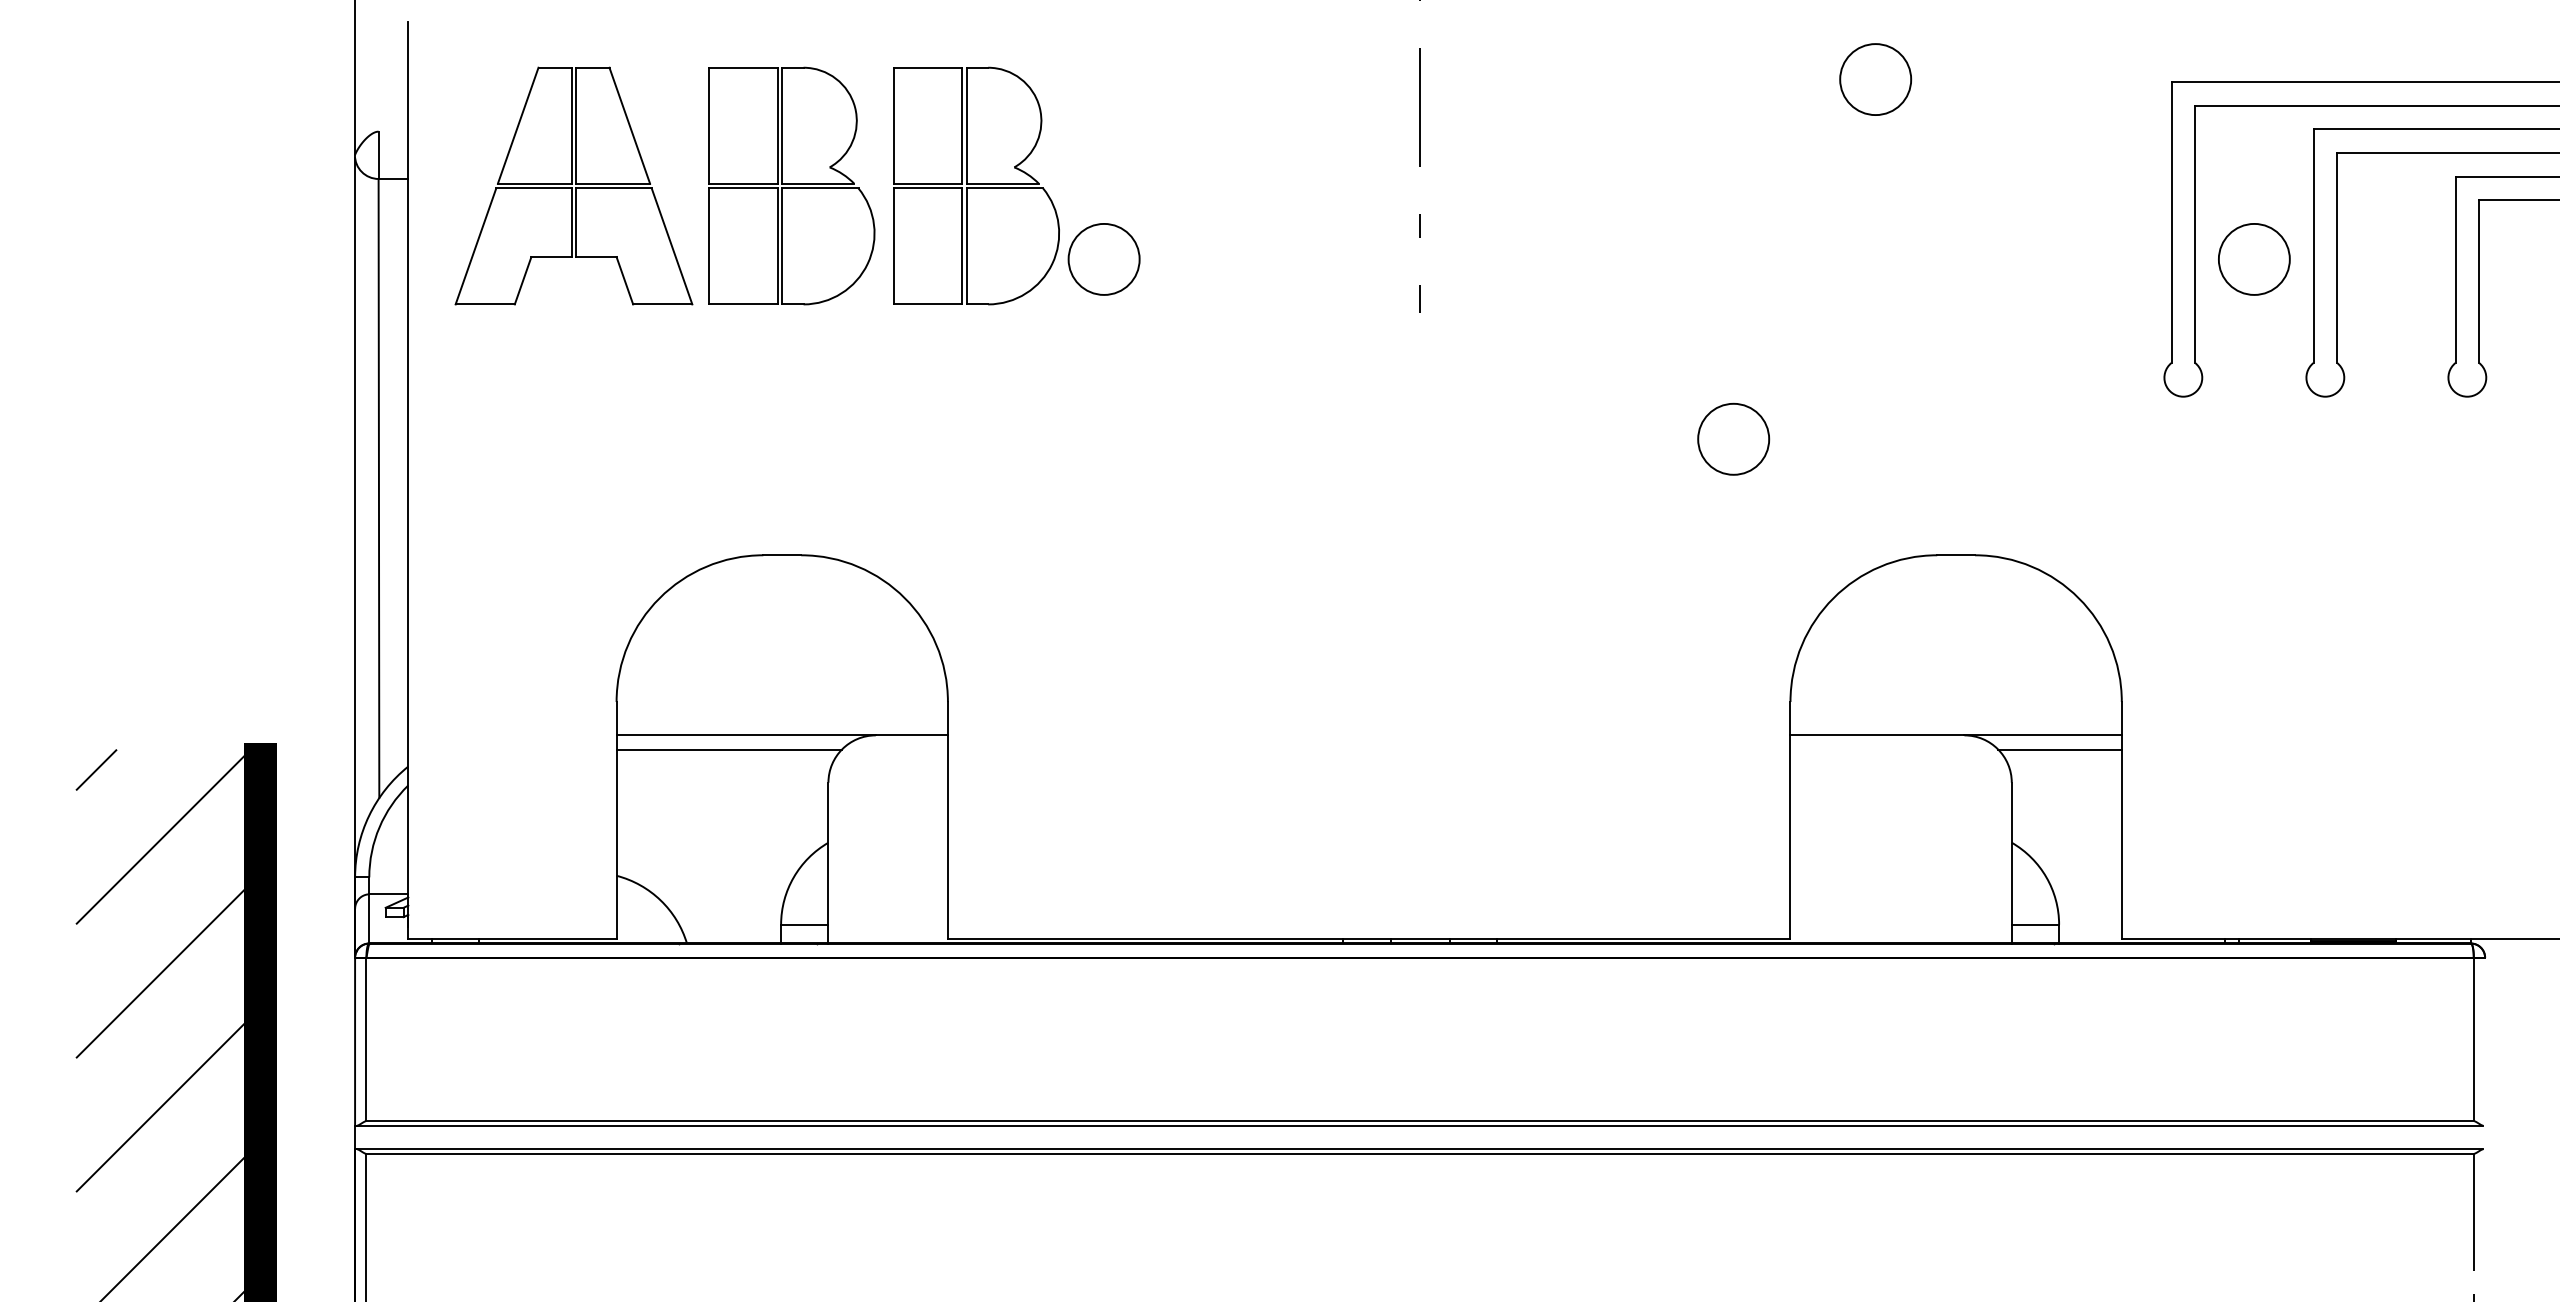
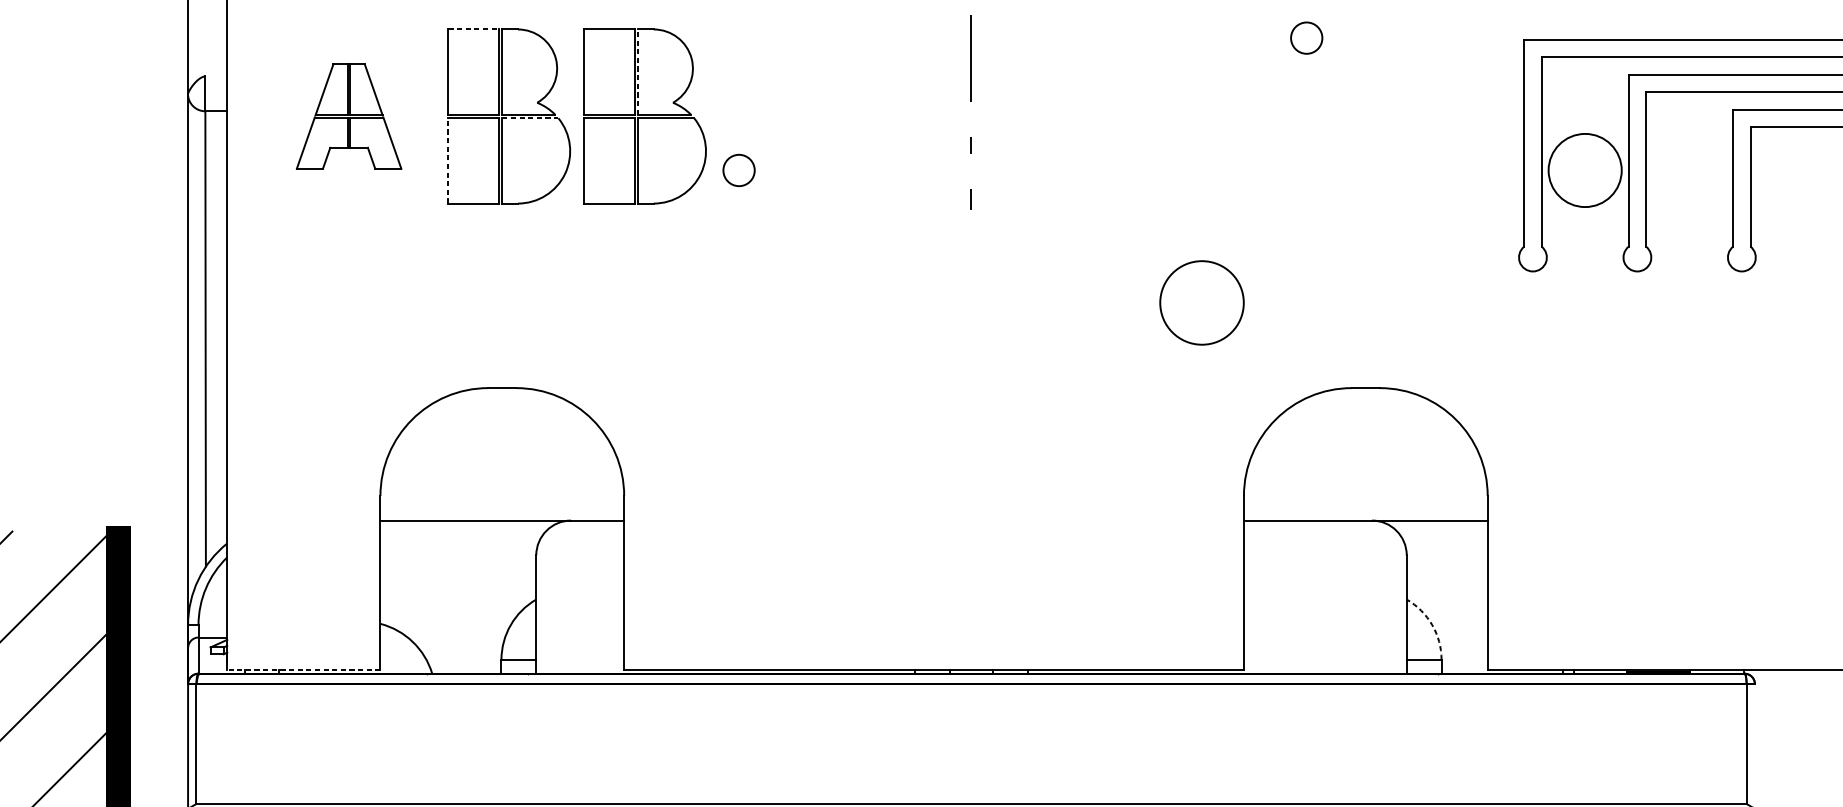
line: (743, 67) -> (473, 29), solid -> dashed
circle: (1875, 79) -> (1306, 38), size x0.6
line: (966, 125) -> (637, 71), solid -> dashed
part: (573, 185) -> (348, 116), size x0.6
line: (820, 188) -> (530, 118), solid -> dashed
line: (708, 246) -> (448, 160), solid -> dashed
circle: (1103, 258) -> (738, 169), size x0.6
circle: (2253, 258) -> (1584, 169), size x1.4
circle: (1733, 438) -> (1202, 302), size x1.6
line: (728, 749) -> (462, 530), removed
line: (2059, 749) -> (1441, 530), removed
arc: (2046, 877) -> (1432, 625), solid -> dashed
line: (511, 938) -> (303, 670), solid -> dashed

